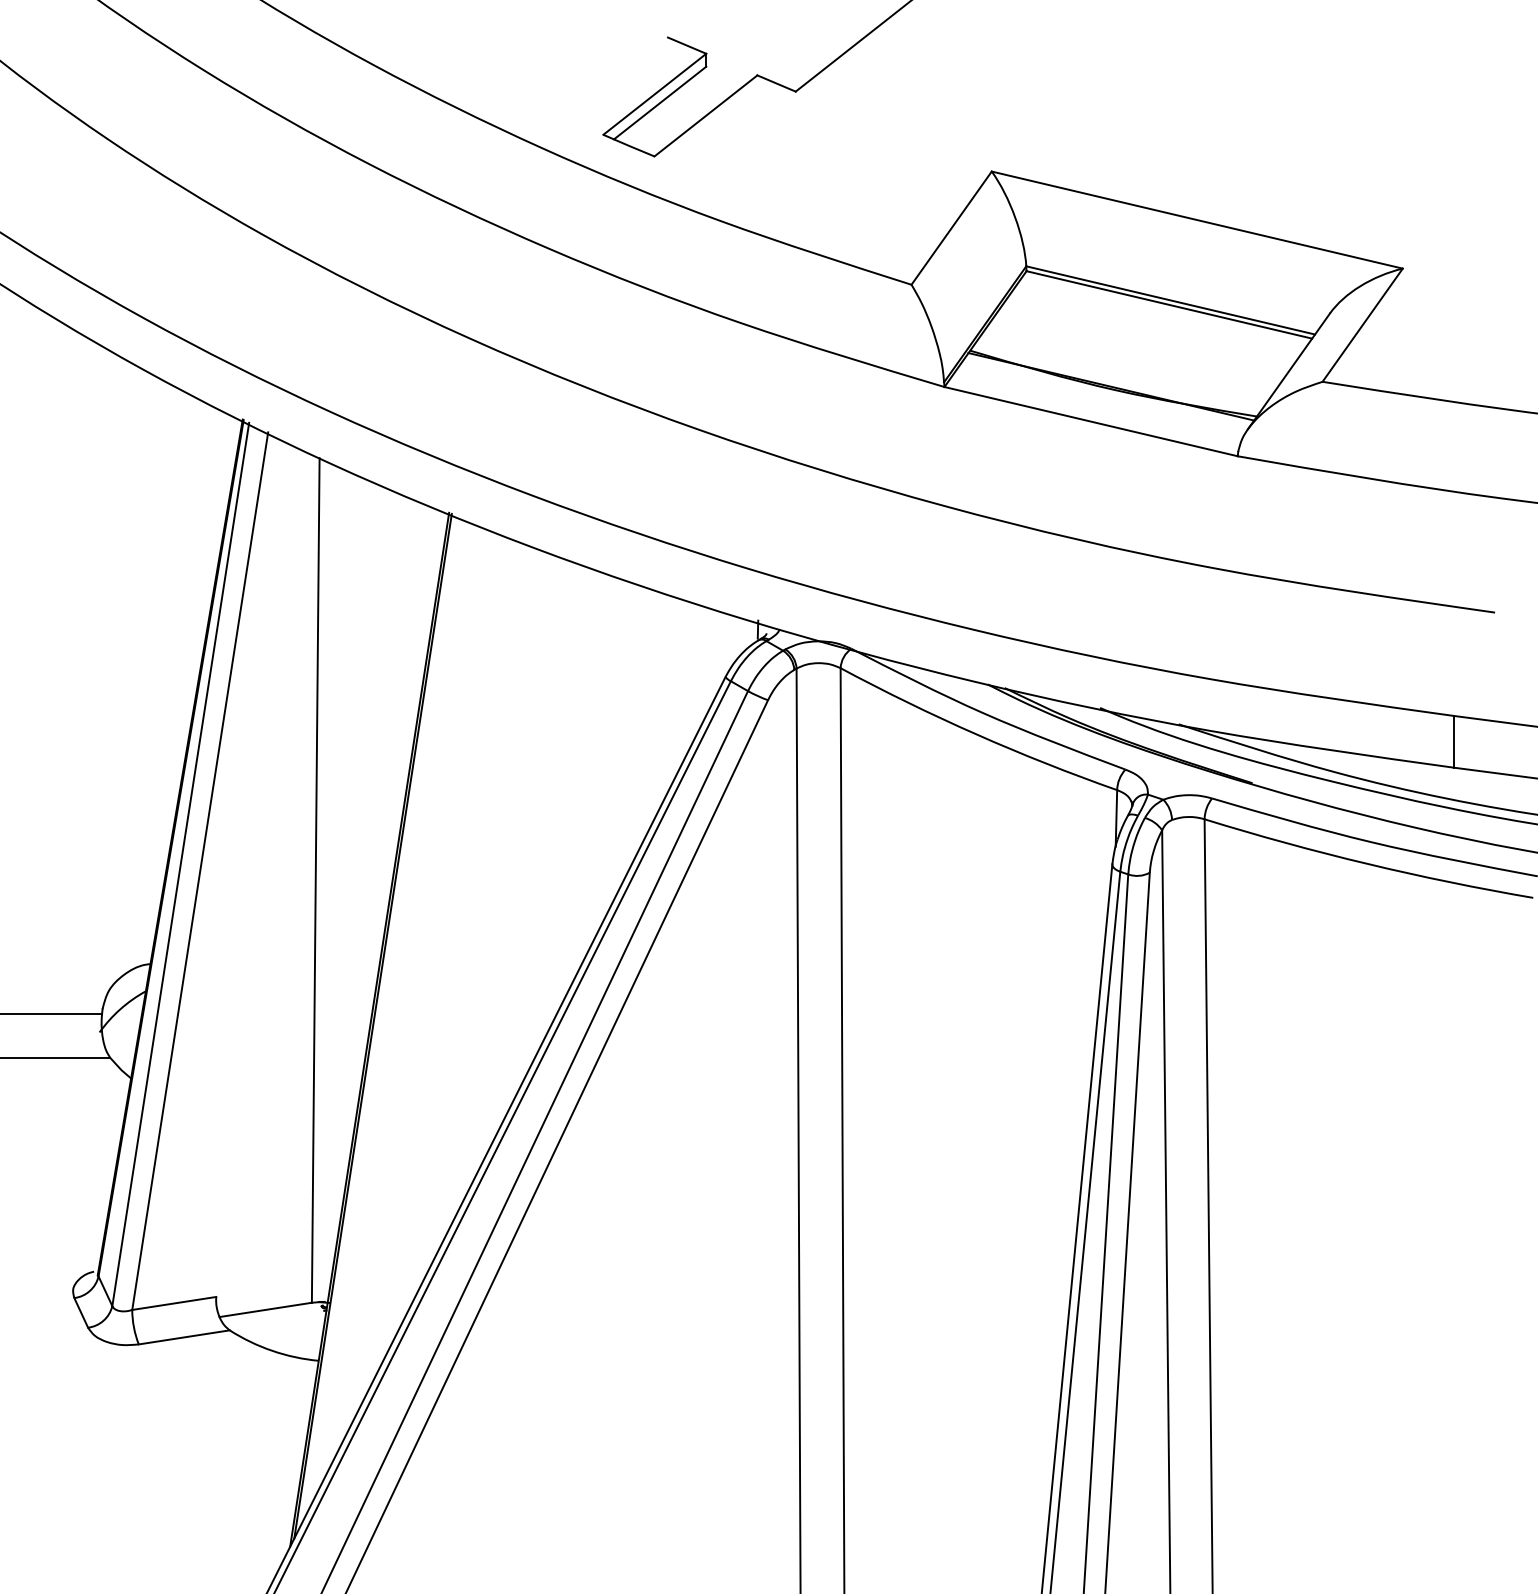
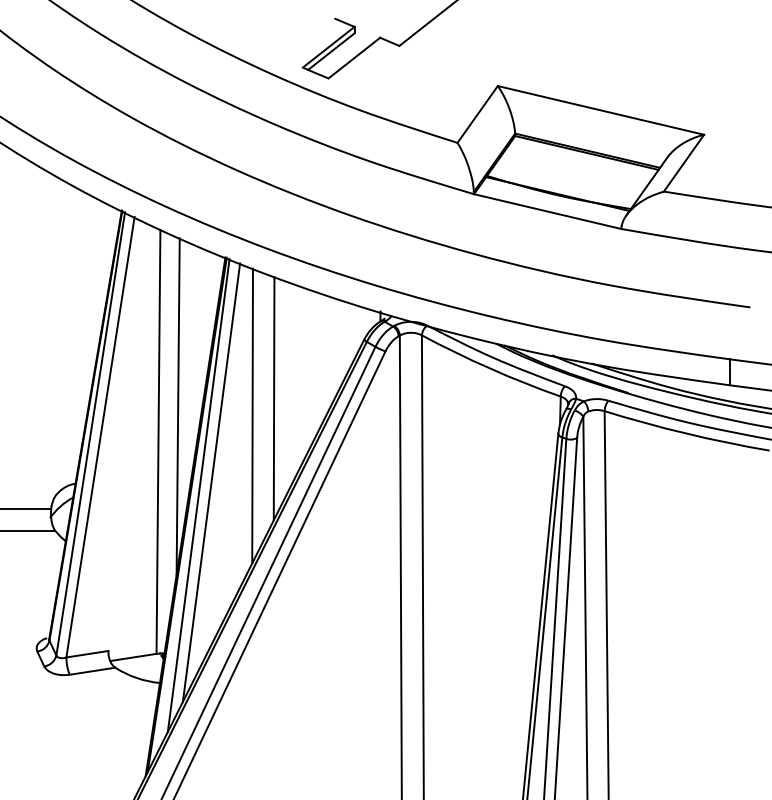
line: (544, 794) -> (273, 398), added
line: (353, 809) -> (177, 406), added
line: (503, 827) -> (252, 415), added
line: (421, 961) -> (211, 482), added
line: (395, 987) -> (198, 495), added

